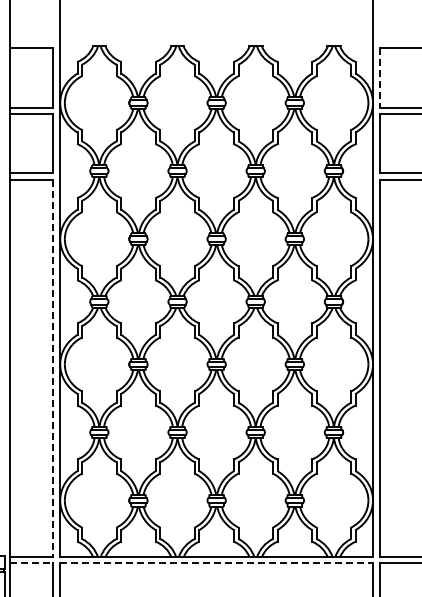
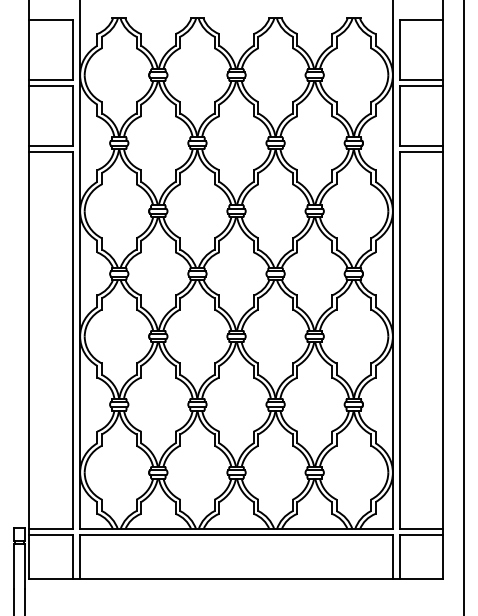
line: (379, 78) -> (399, 50), dashed -> solid
line: (53, 368) -> (73, 340), dashed -> solid
line: (31, 563) -> (51, 535), dashed -> solid
line: (217, 563) -> (237, 535), dashed -> solid

